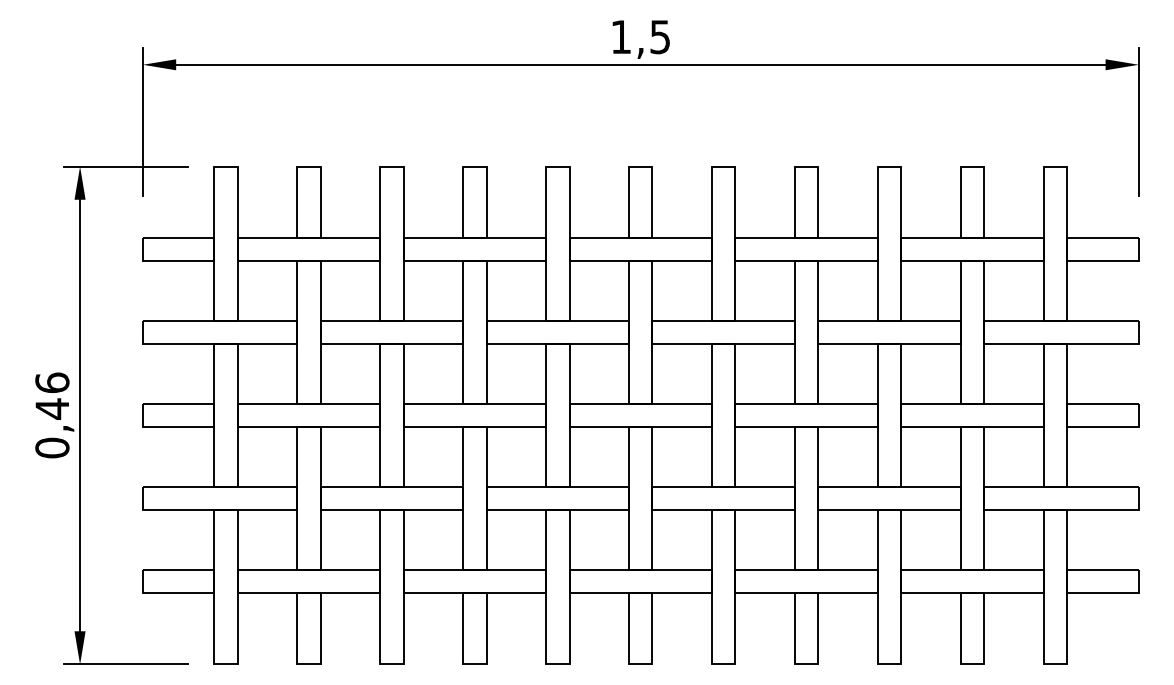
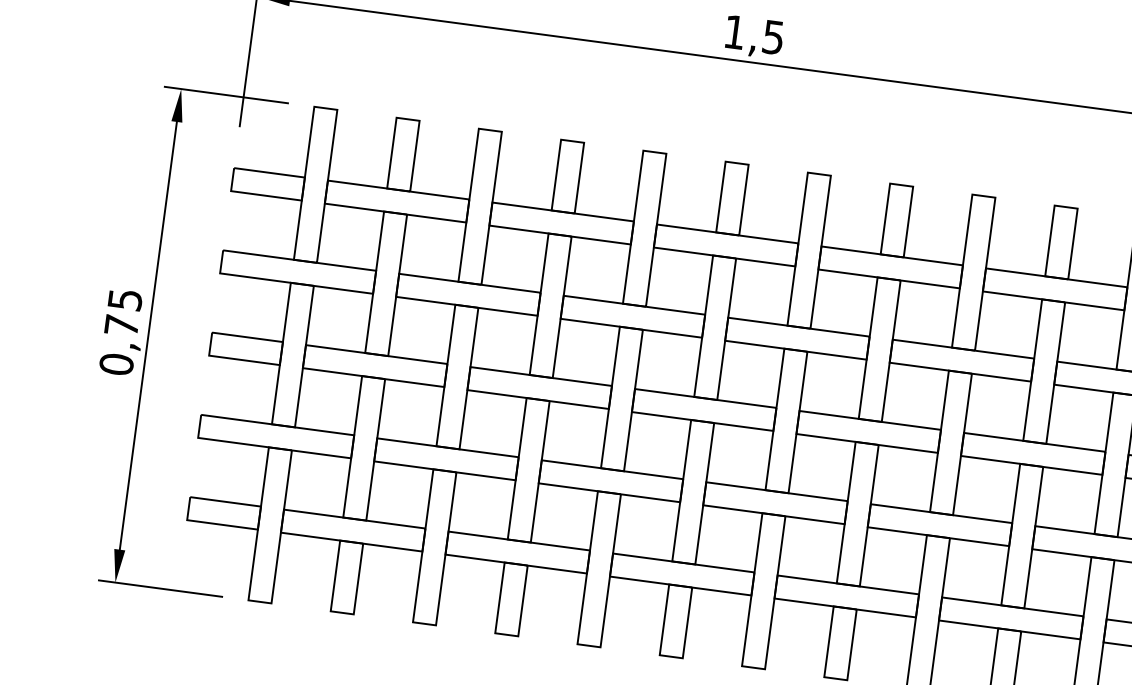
text: (52, 395) -> (123, 312), 0,46 -> 0,75

